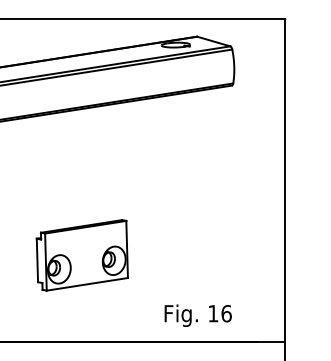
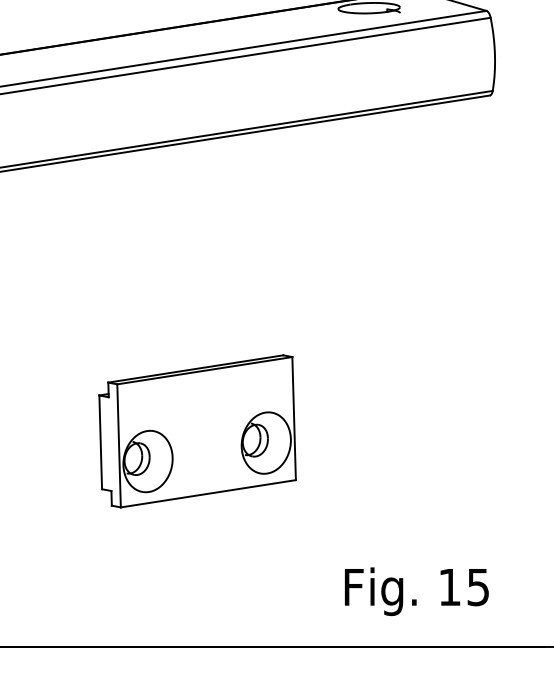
part: (81, 255) -> (195, 431), moved
text: (226, 313) -> (478, 586), 16 -> 15

